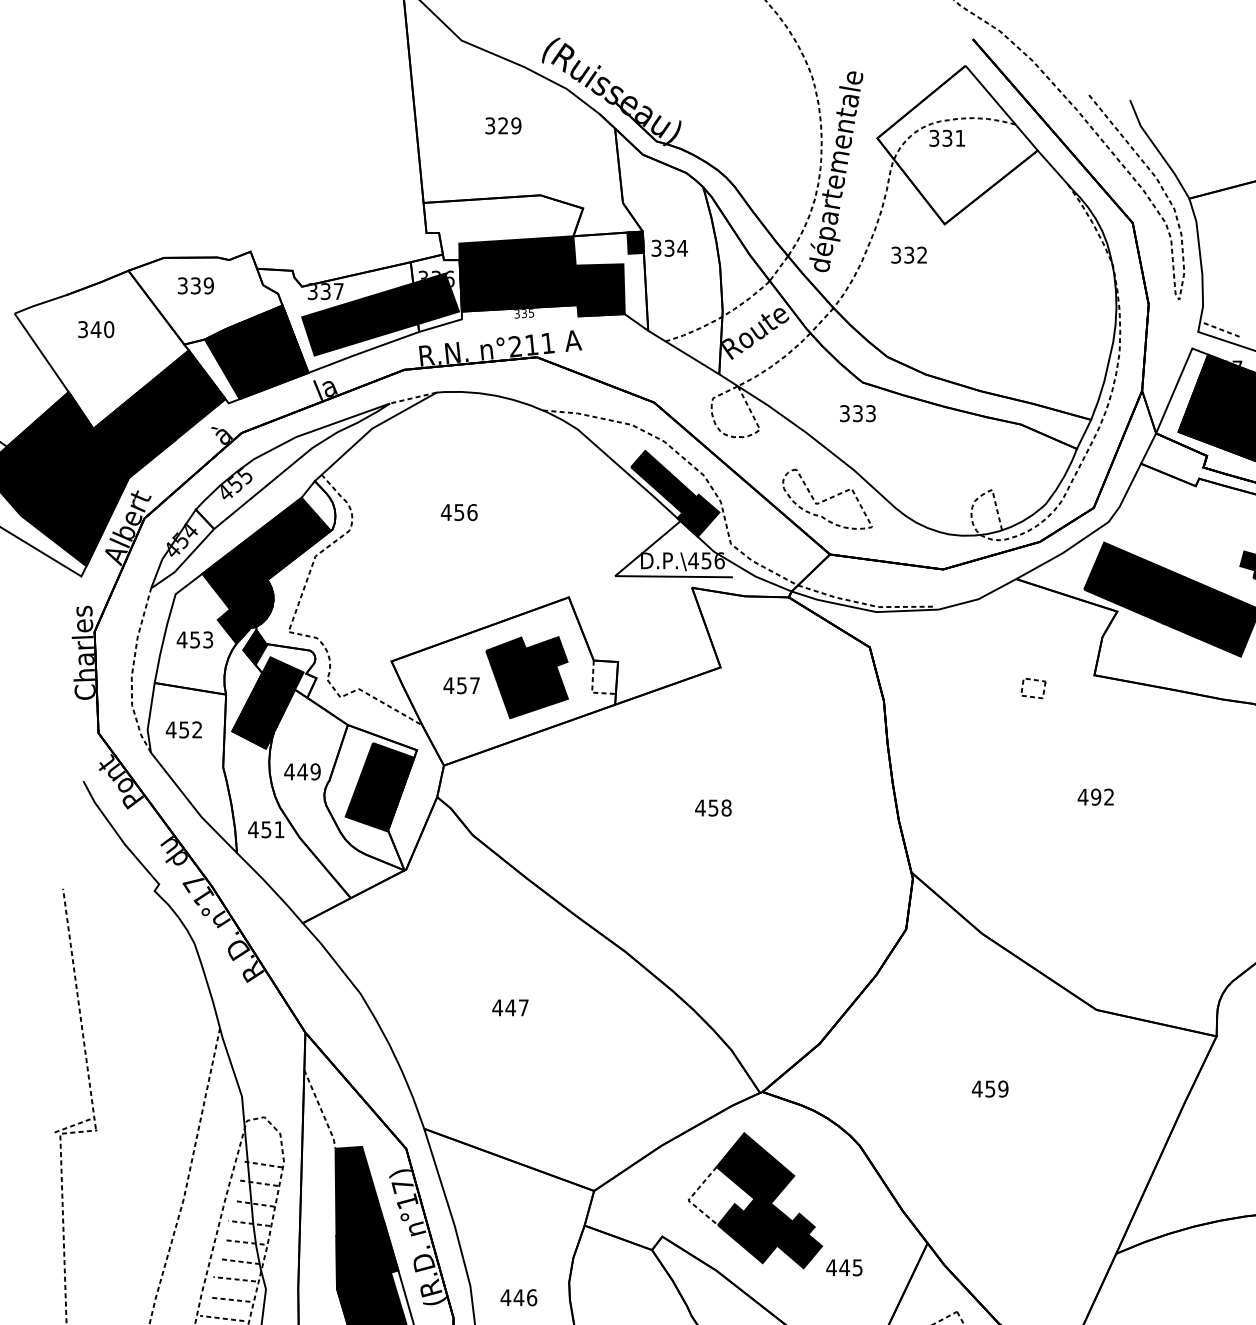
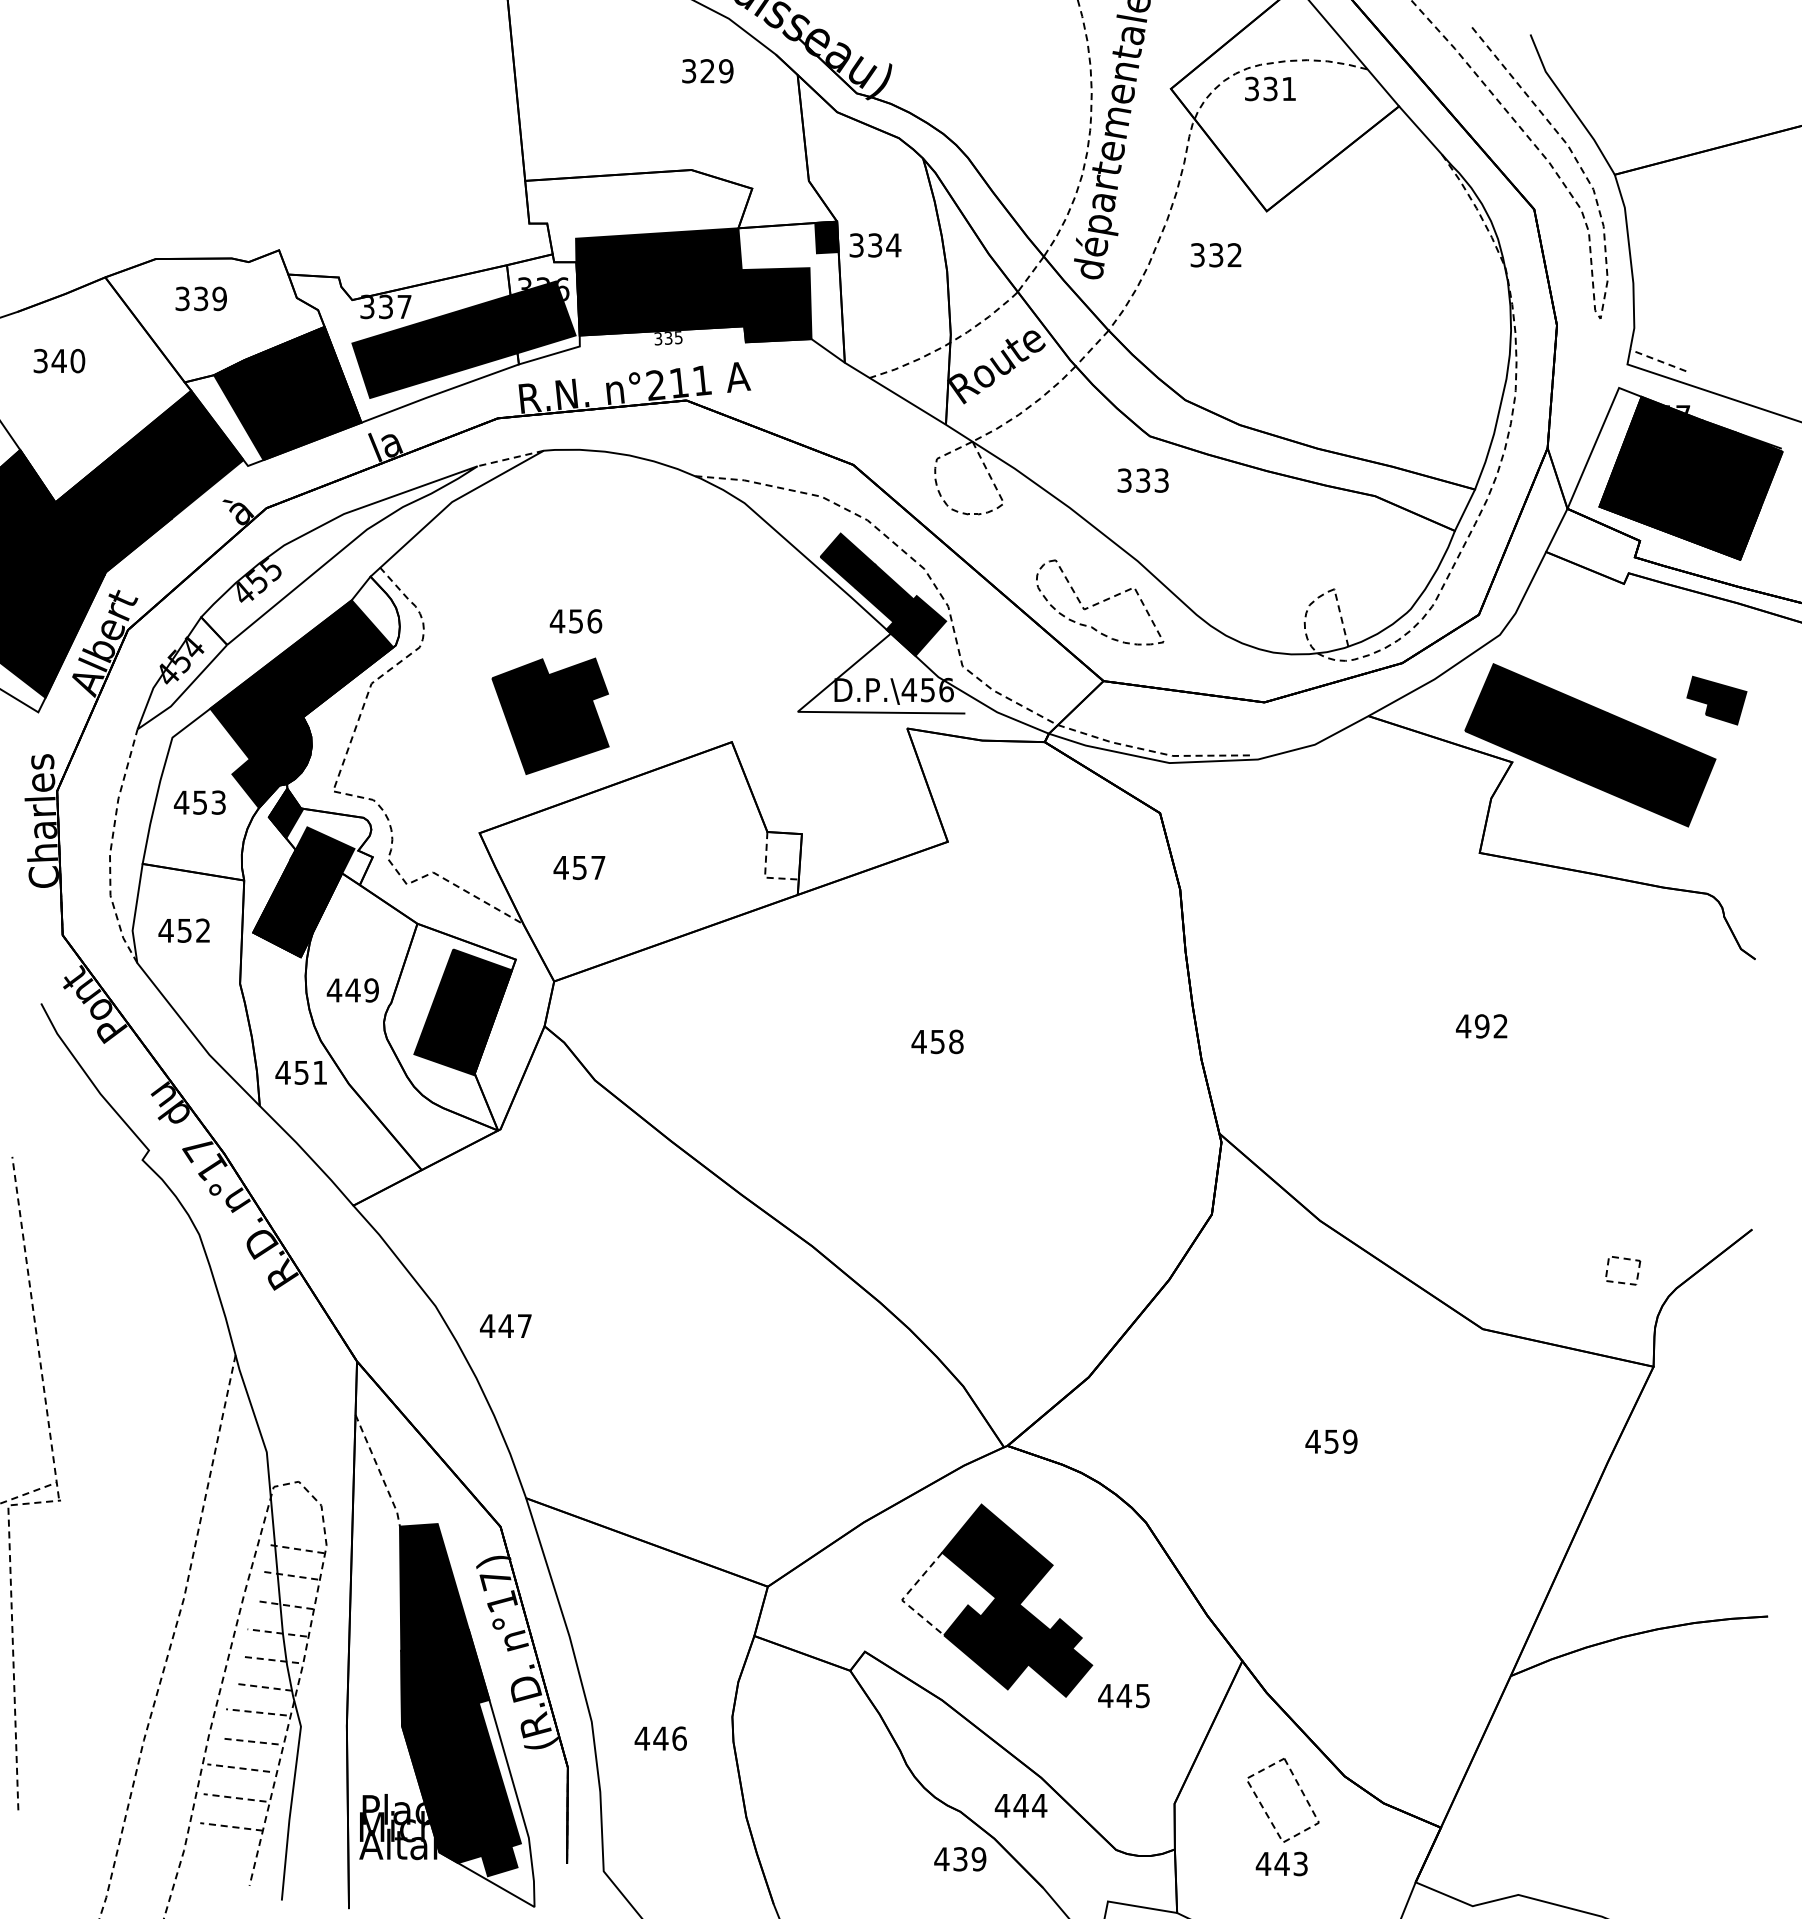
text: (503, 126) -> (707, 71), moved
part: (527, 677) -> (550, 715), moved
part: (1033, 680) -> (1623, 1259), moved
text: (510, 1007) -> (505, 1325), moved

